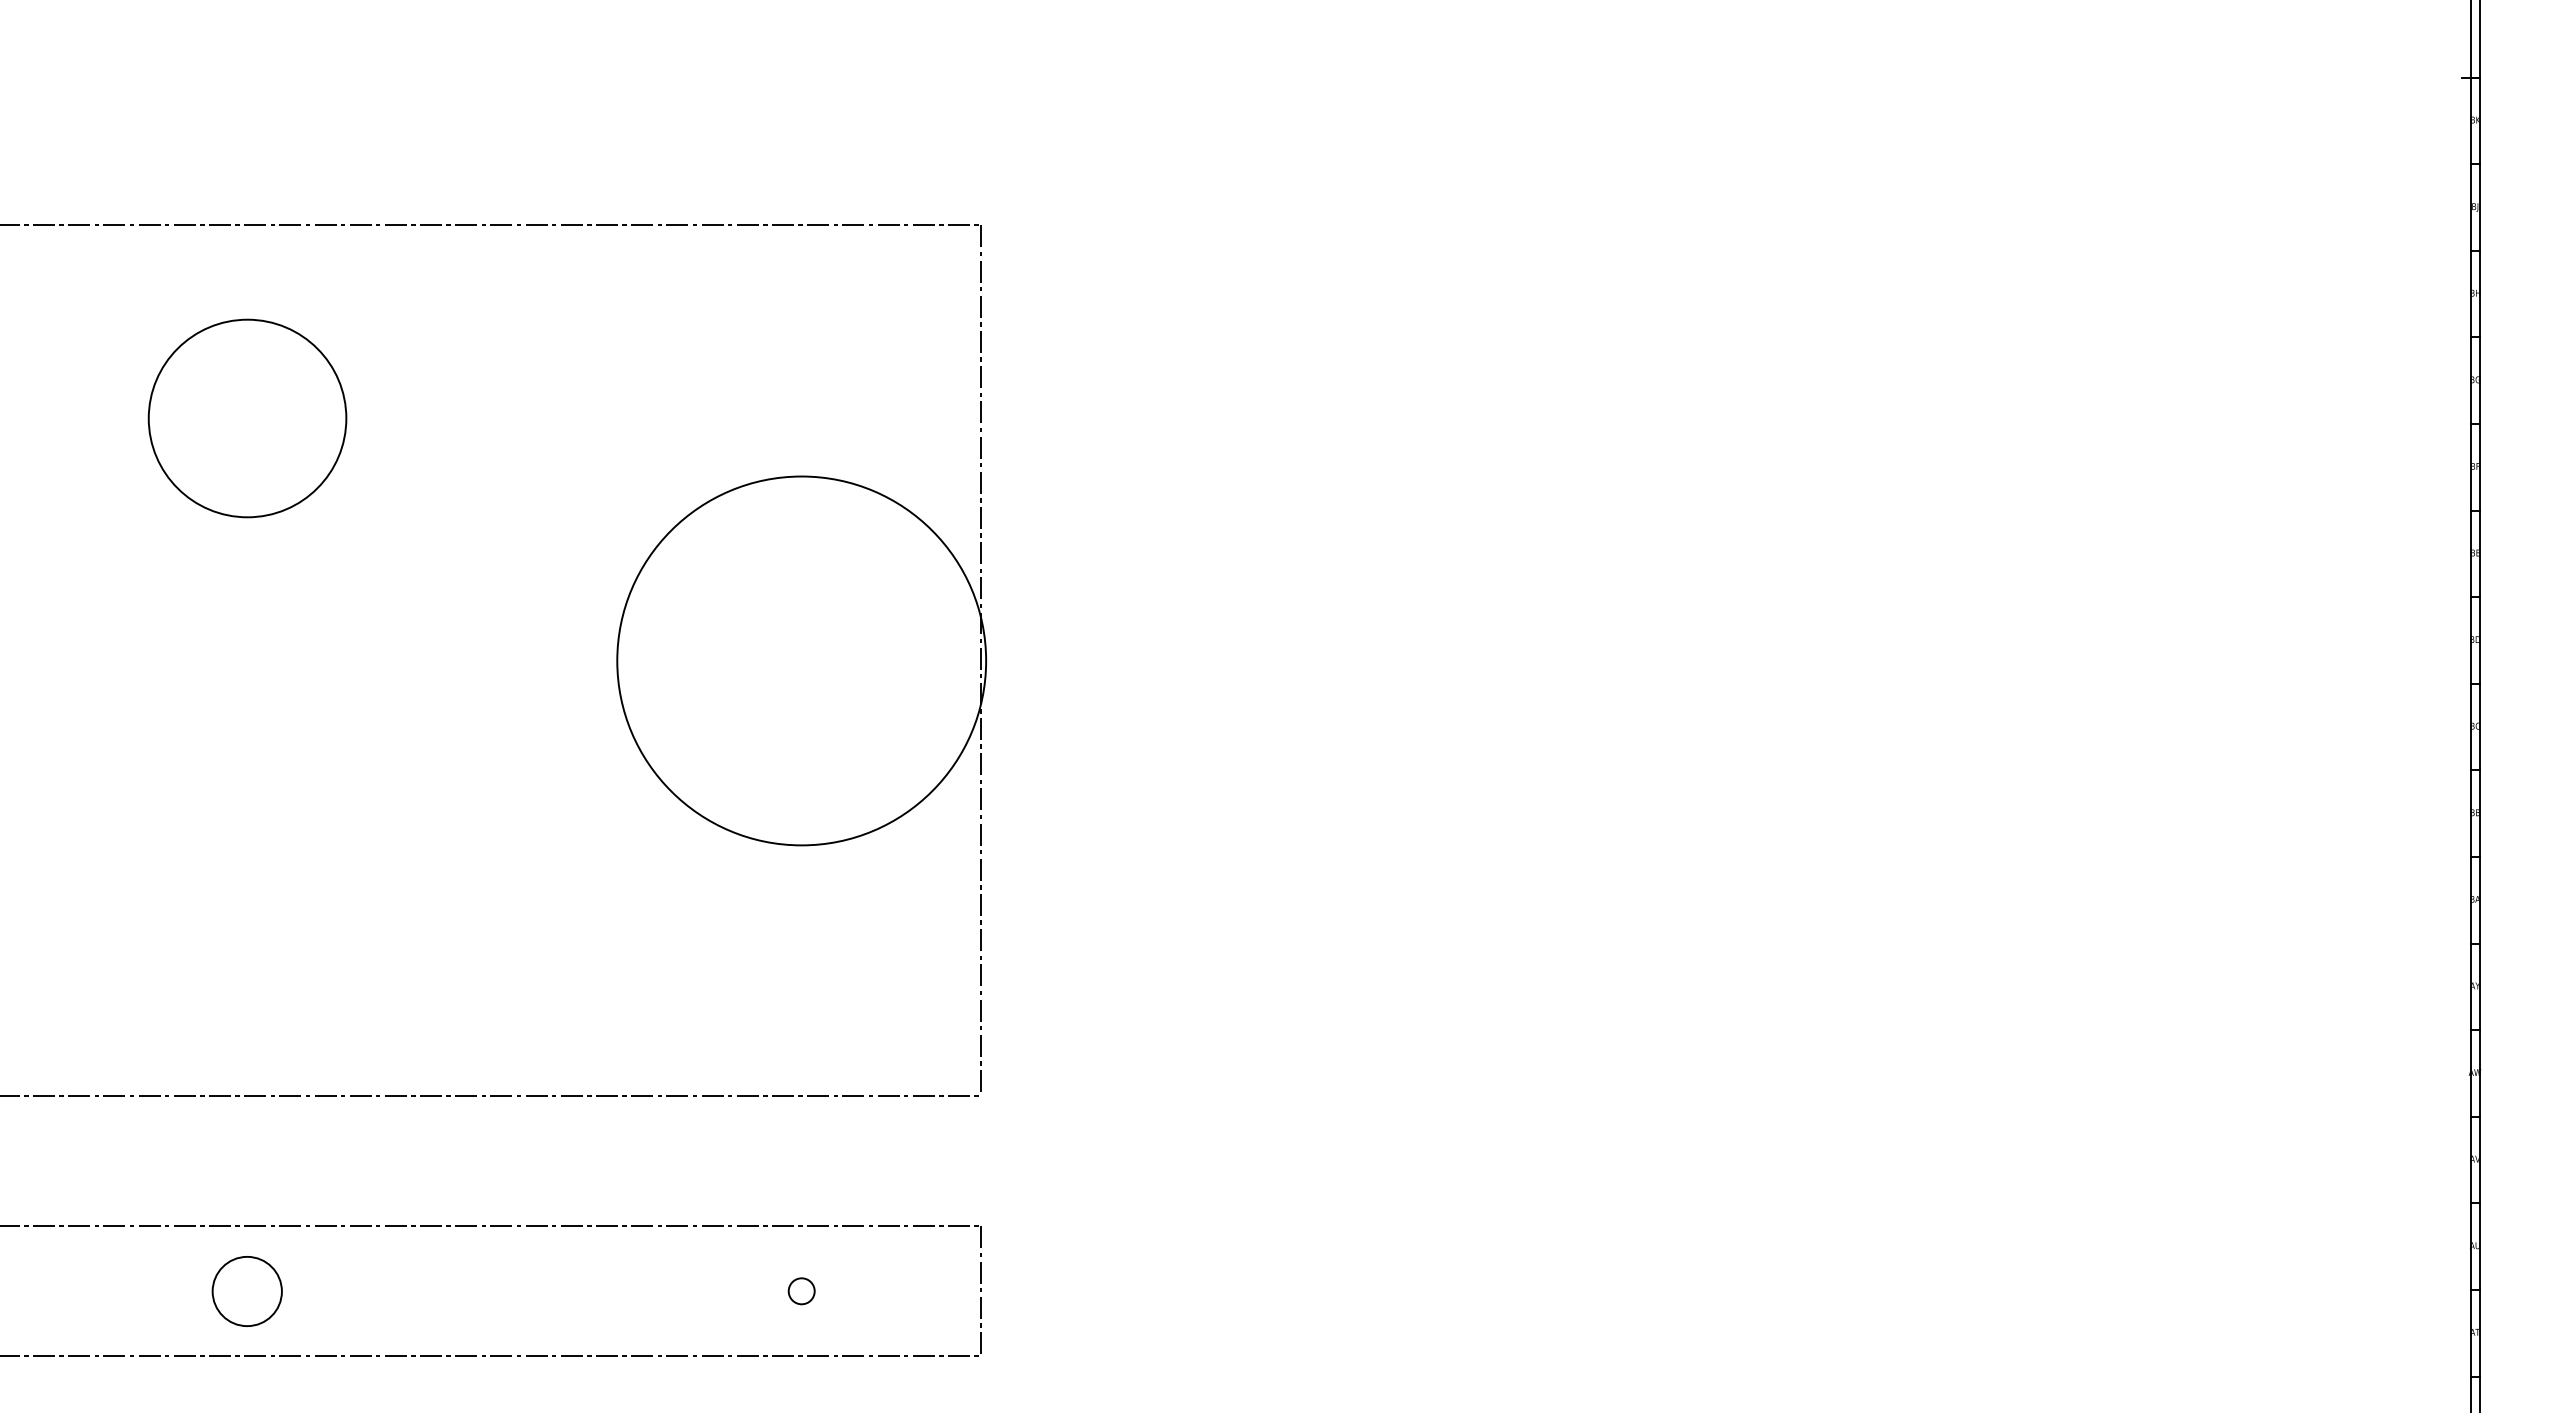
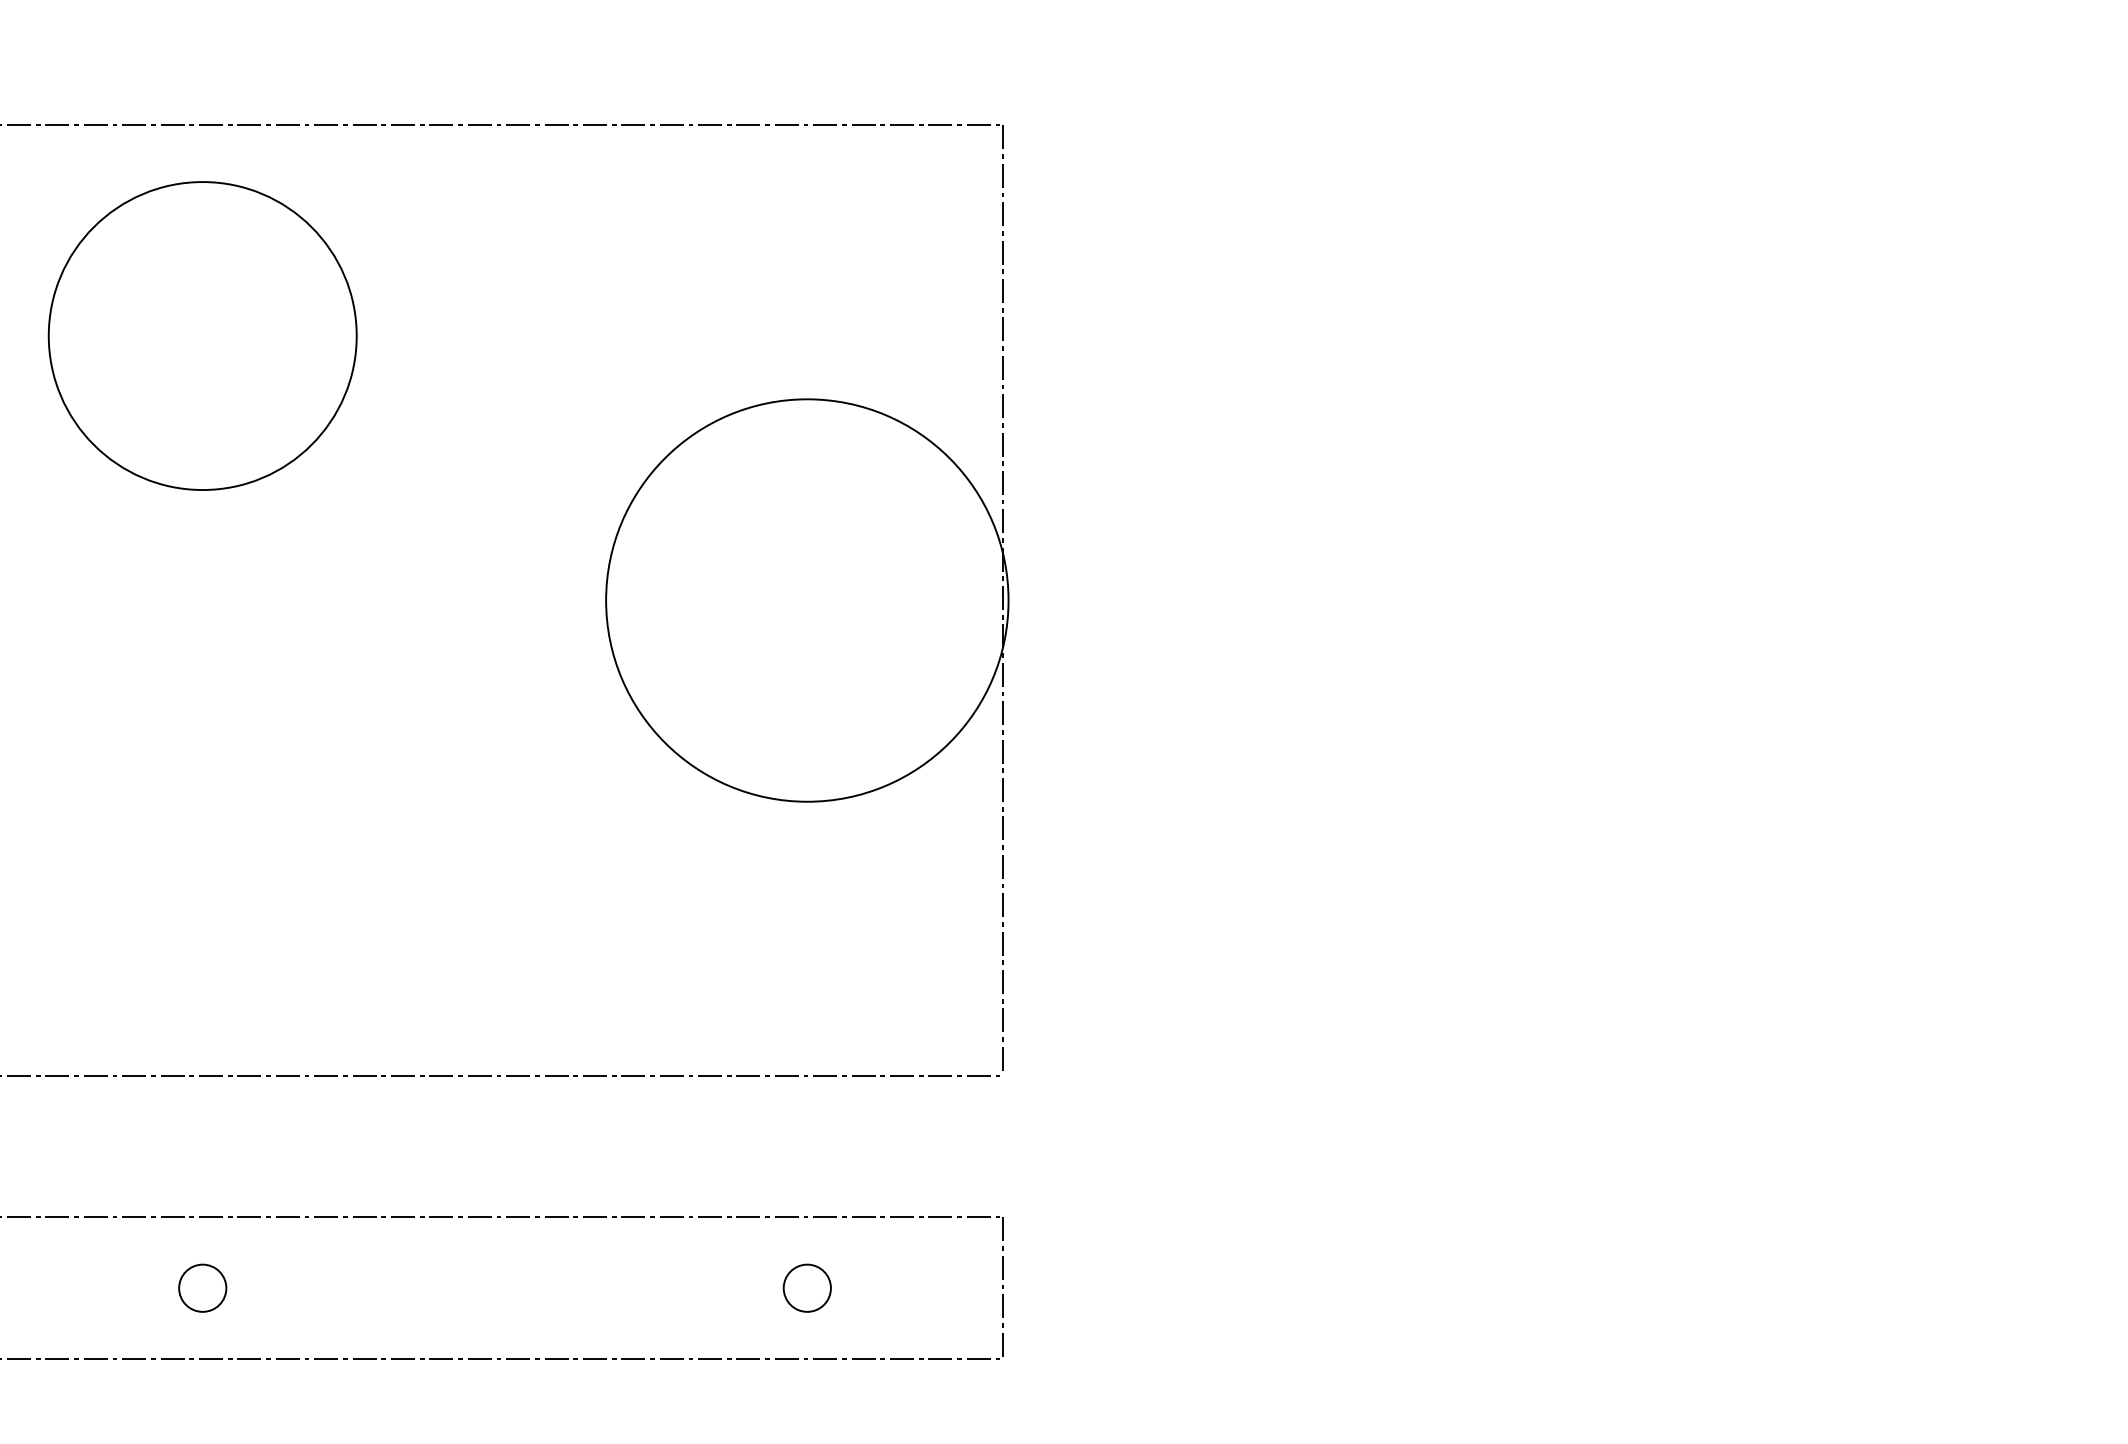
circle: (247, 418) -> (202, 336), size x1.43
circle: (247, 1290) -> (202, 1287), size x0.62
circle: (801, 1290) -> (807, 1287), size x1.67

